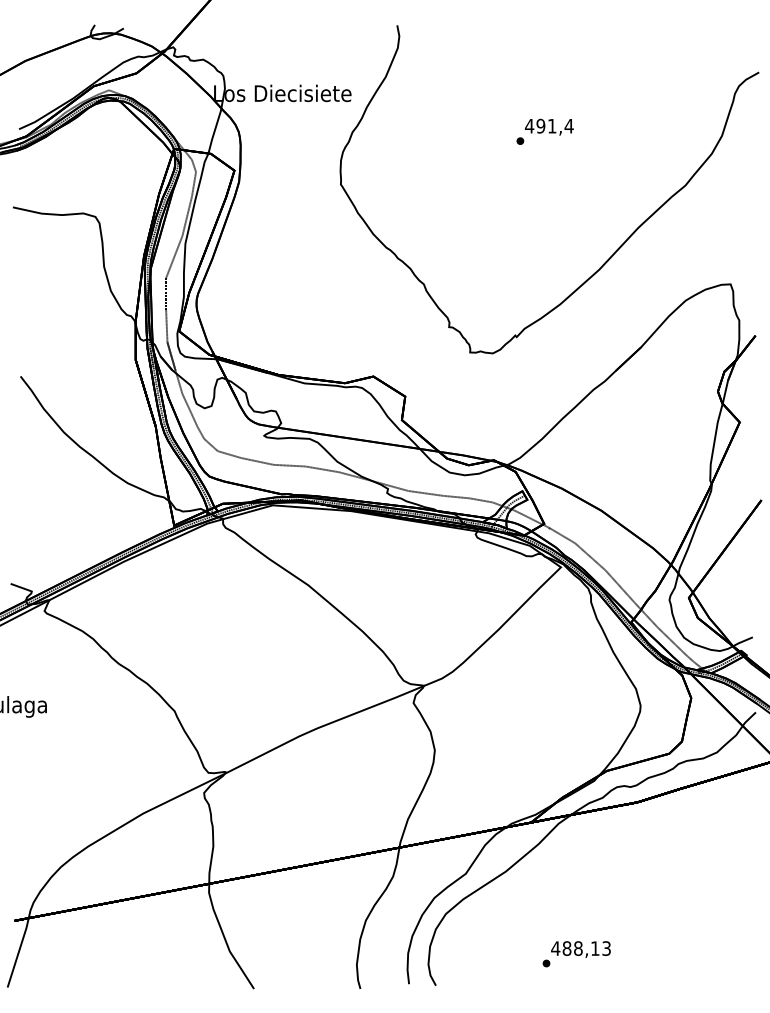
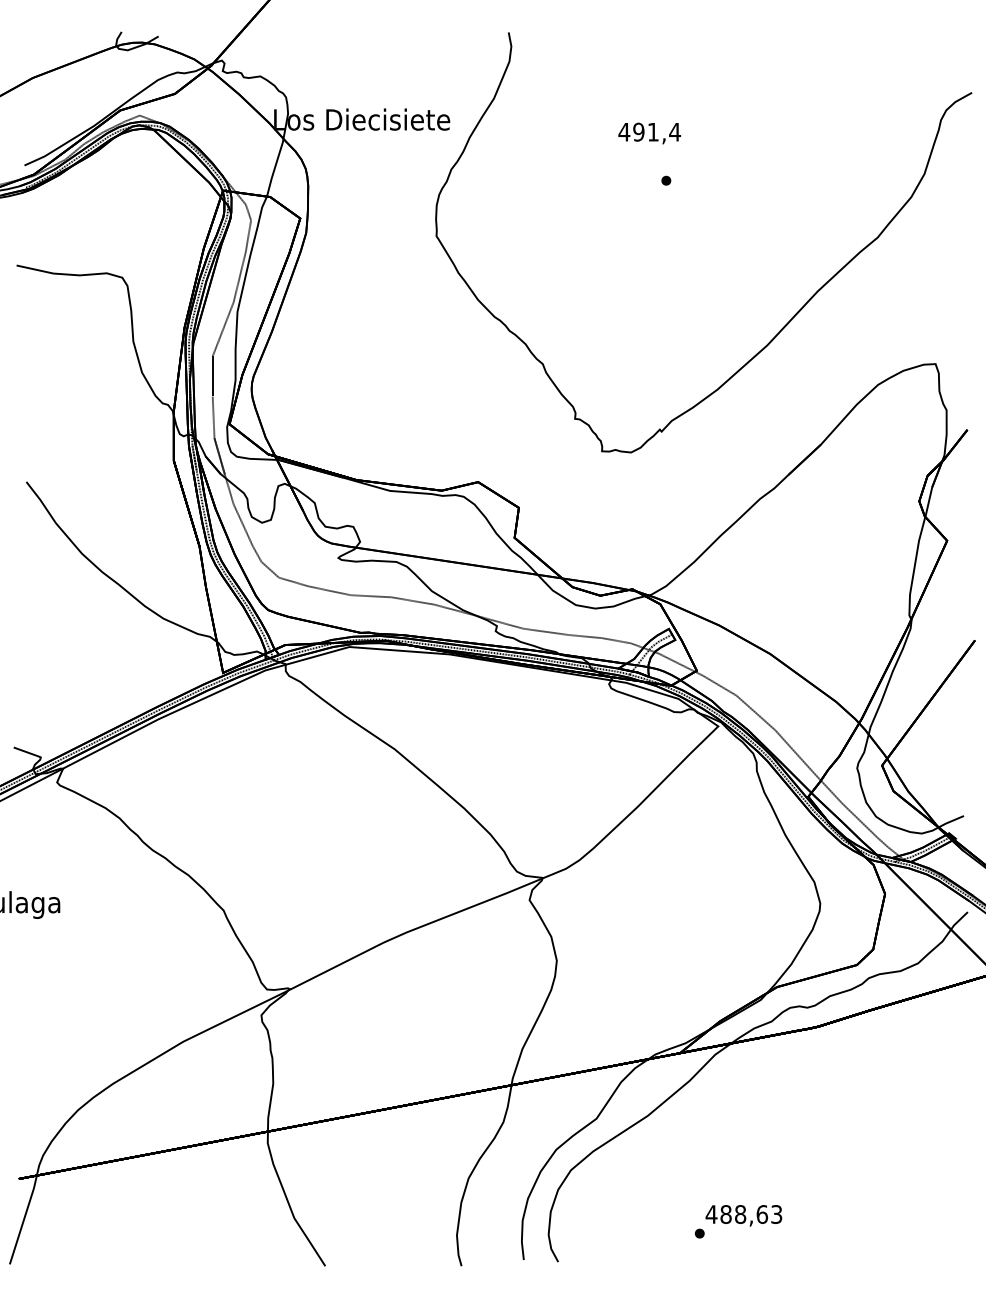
text: (549, 126) -> (649, 132), moved
text: (595, 948) -> (762, 1214), 488,13 -> 488,63

